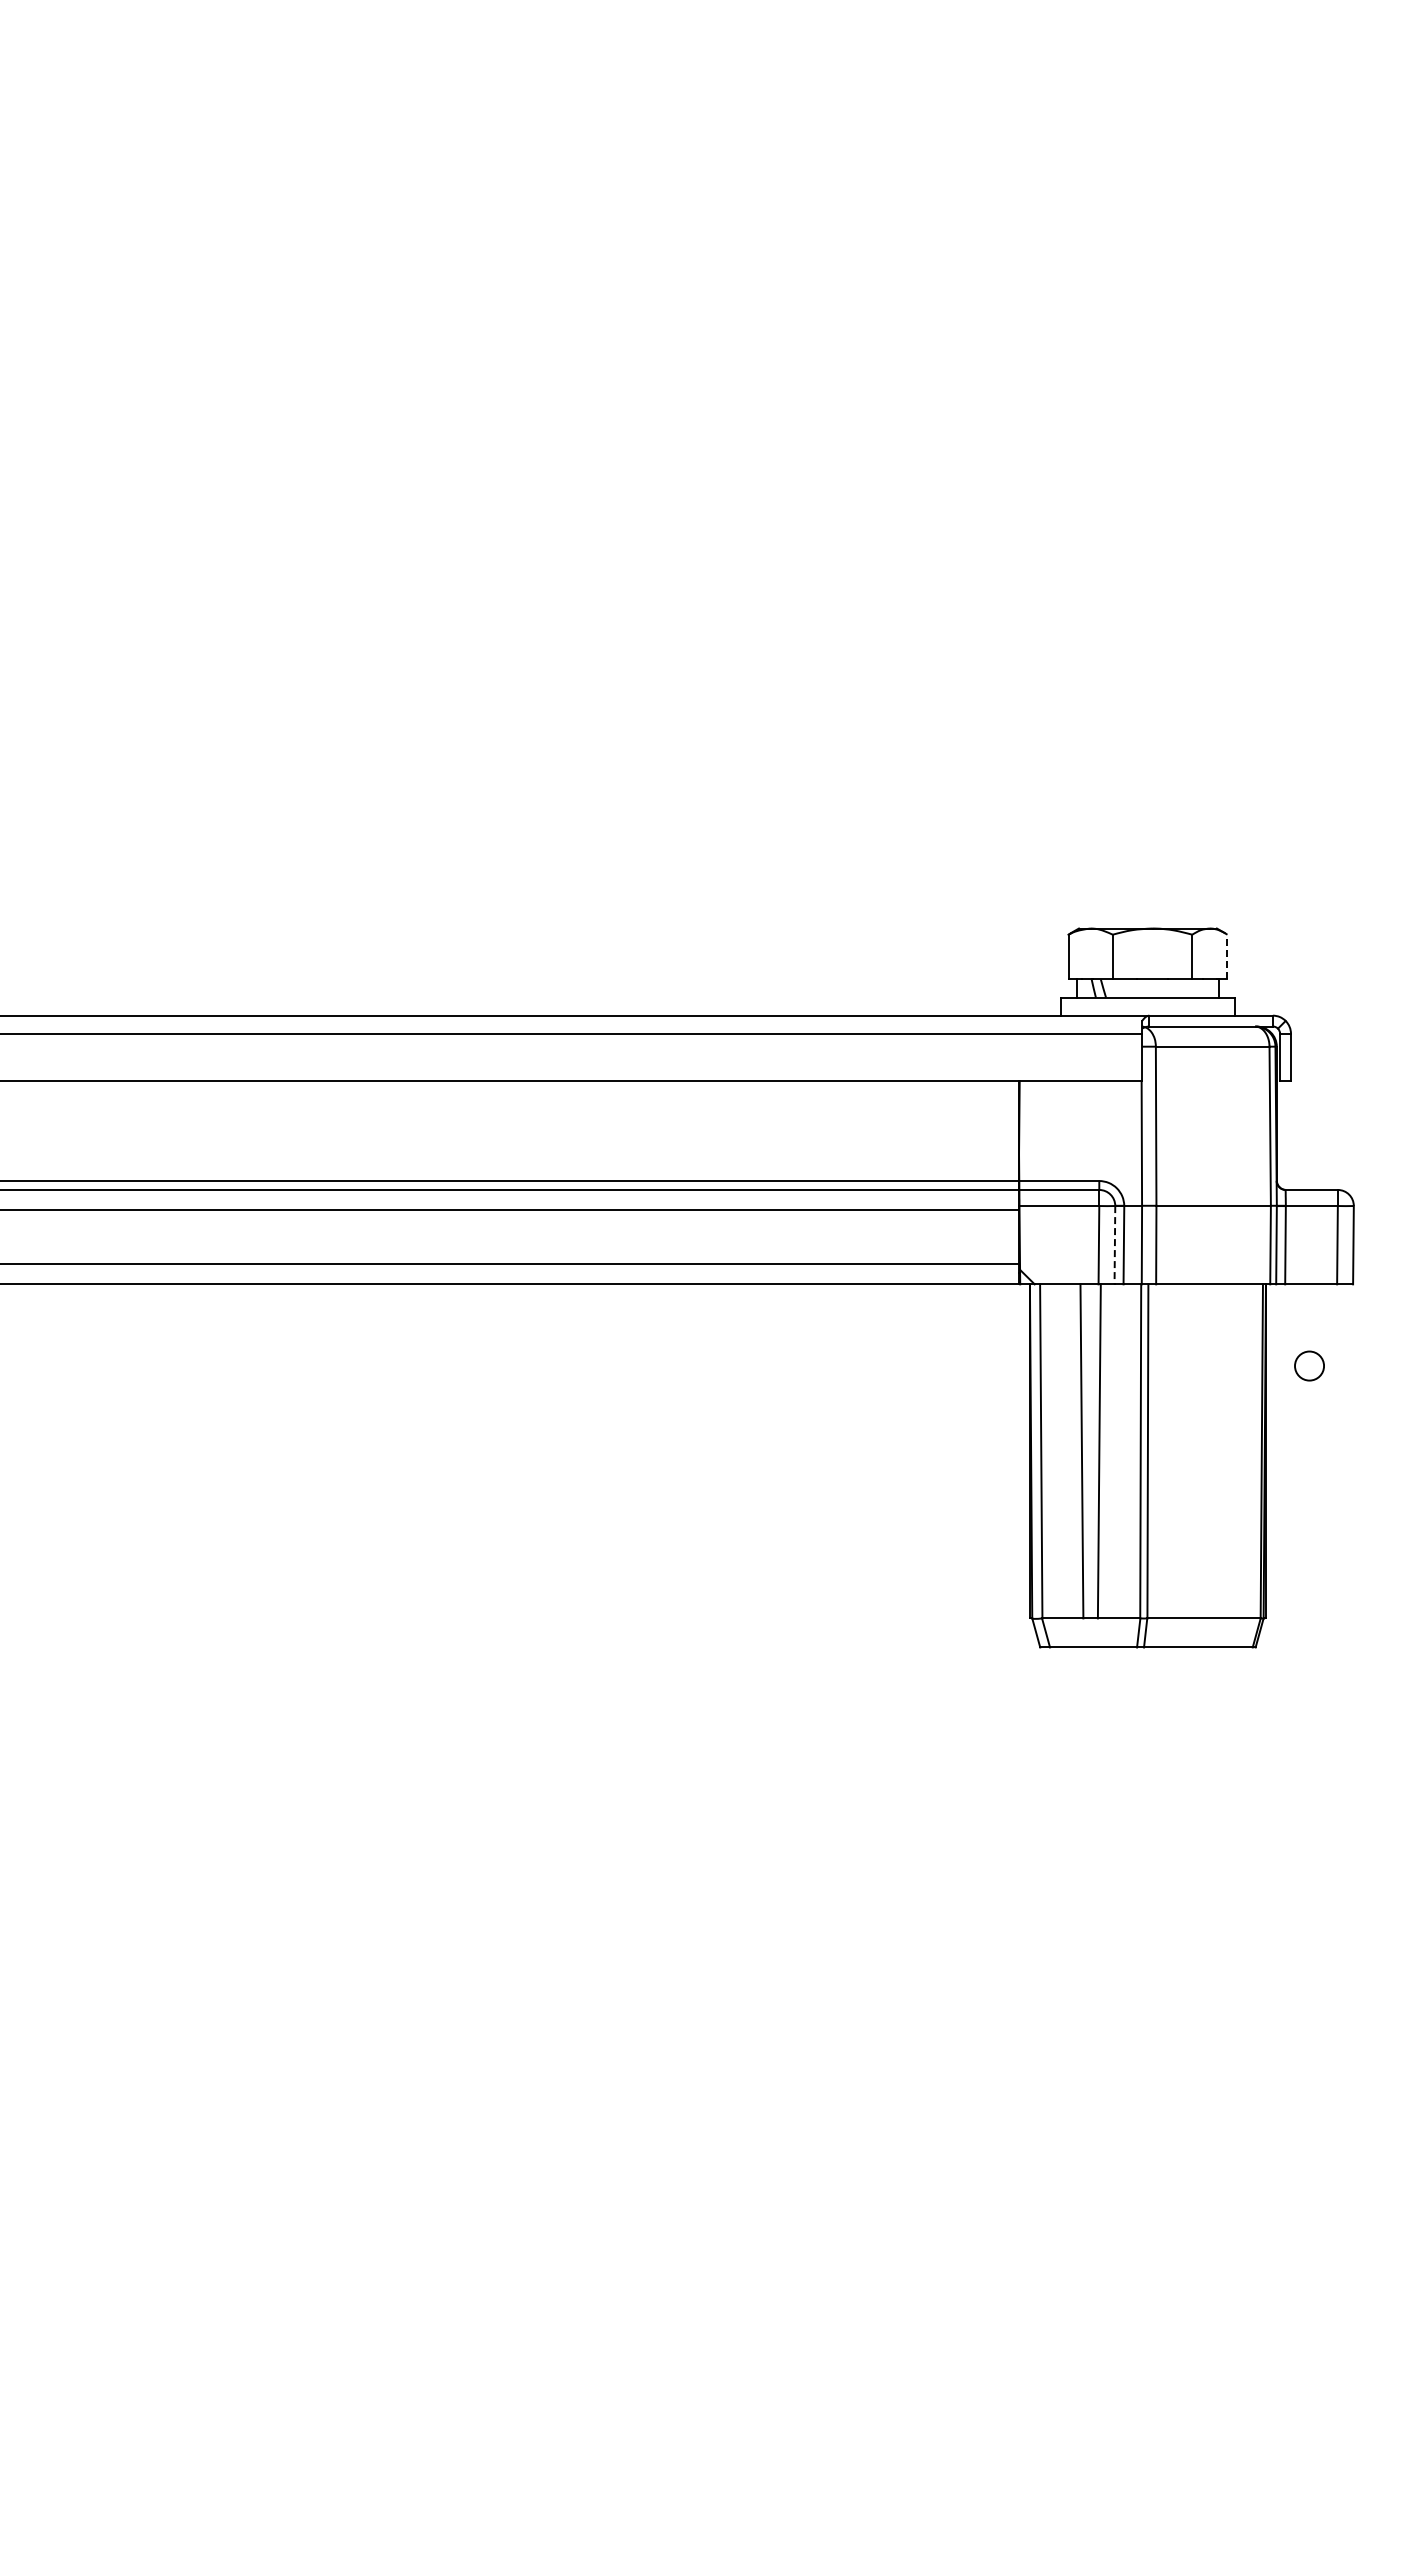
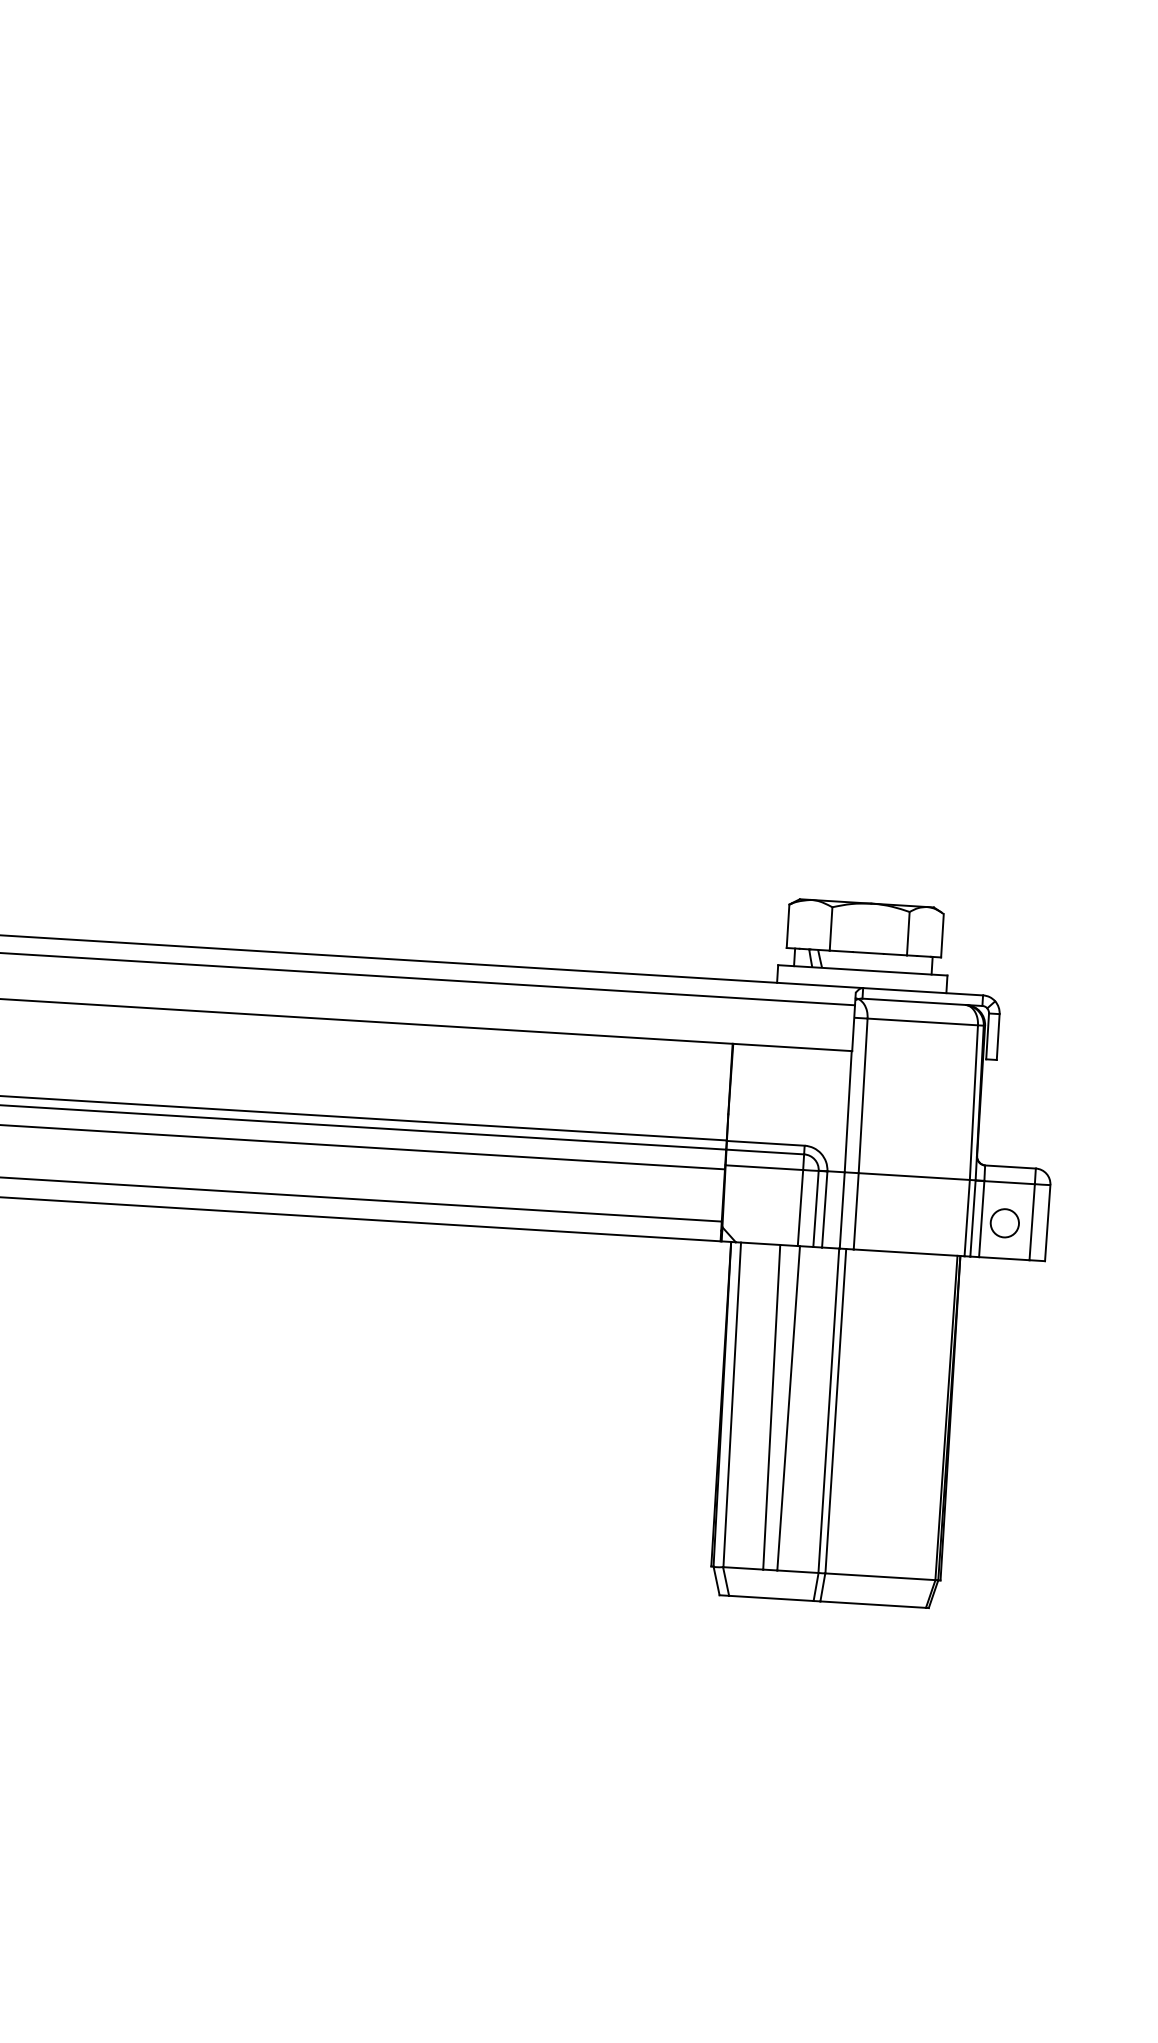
line: (1227, 956) -> (942, 935), dashed -> solid
line: (1114, 1245) -> (815, 1209), dashed -> solid
circle: (1309, 1365) -> (1004, 1222), moved

